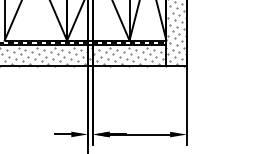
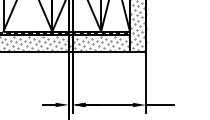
line: (204, 134) -> (159, 104), added

